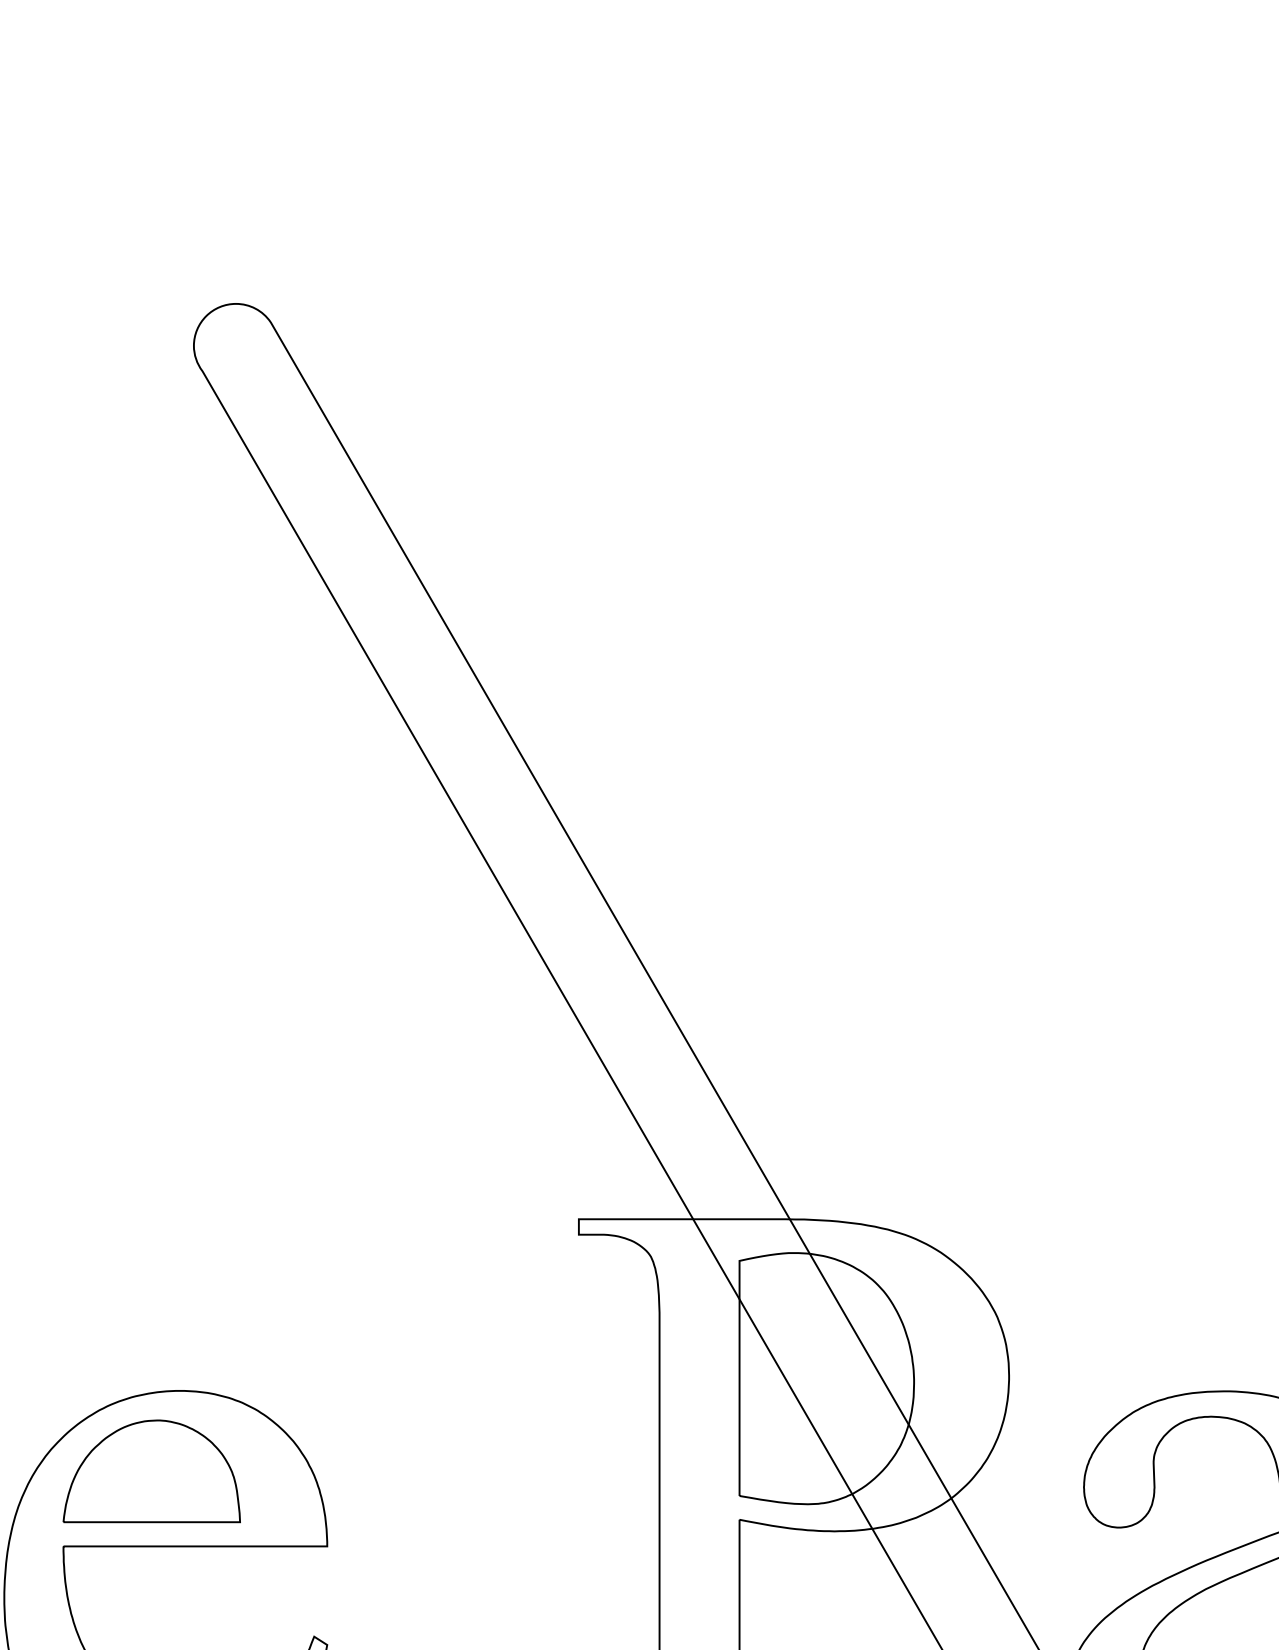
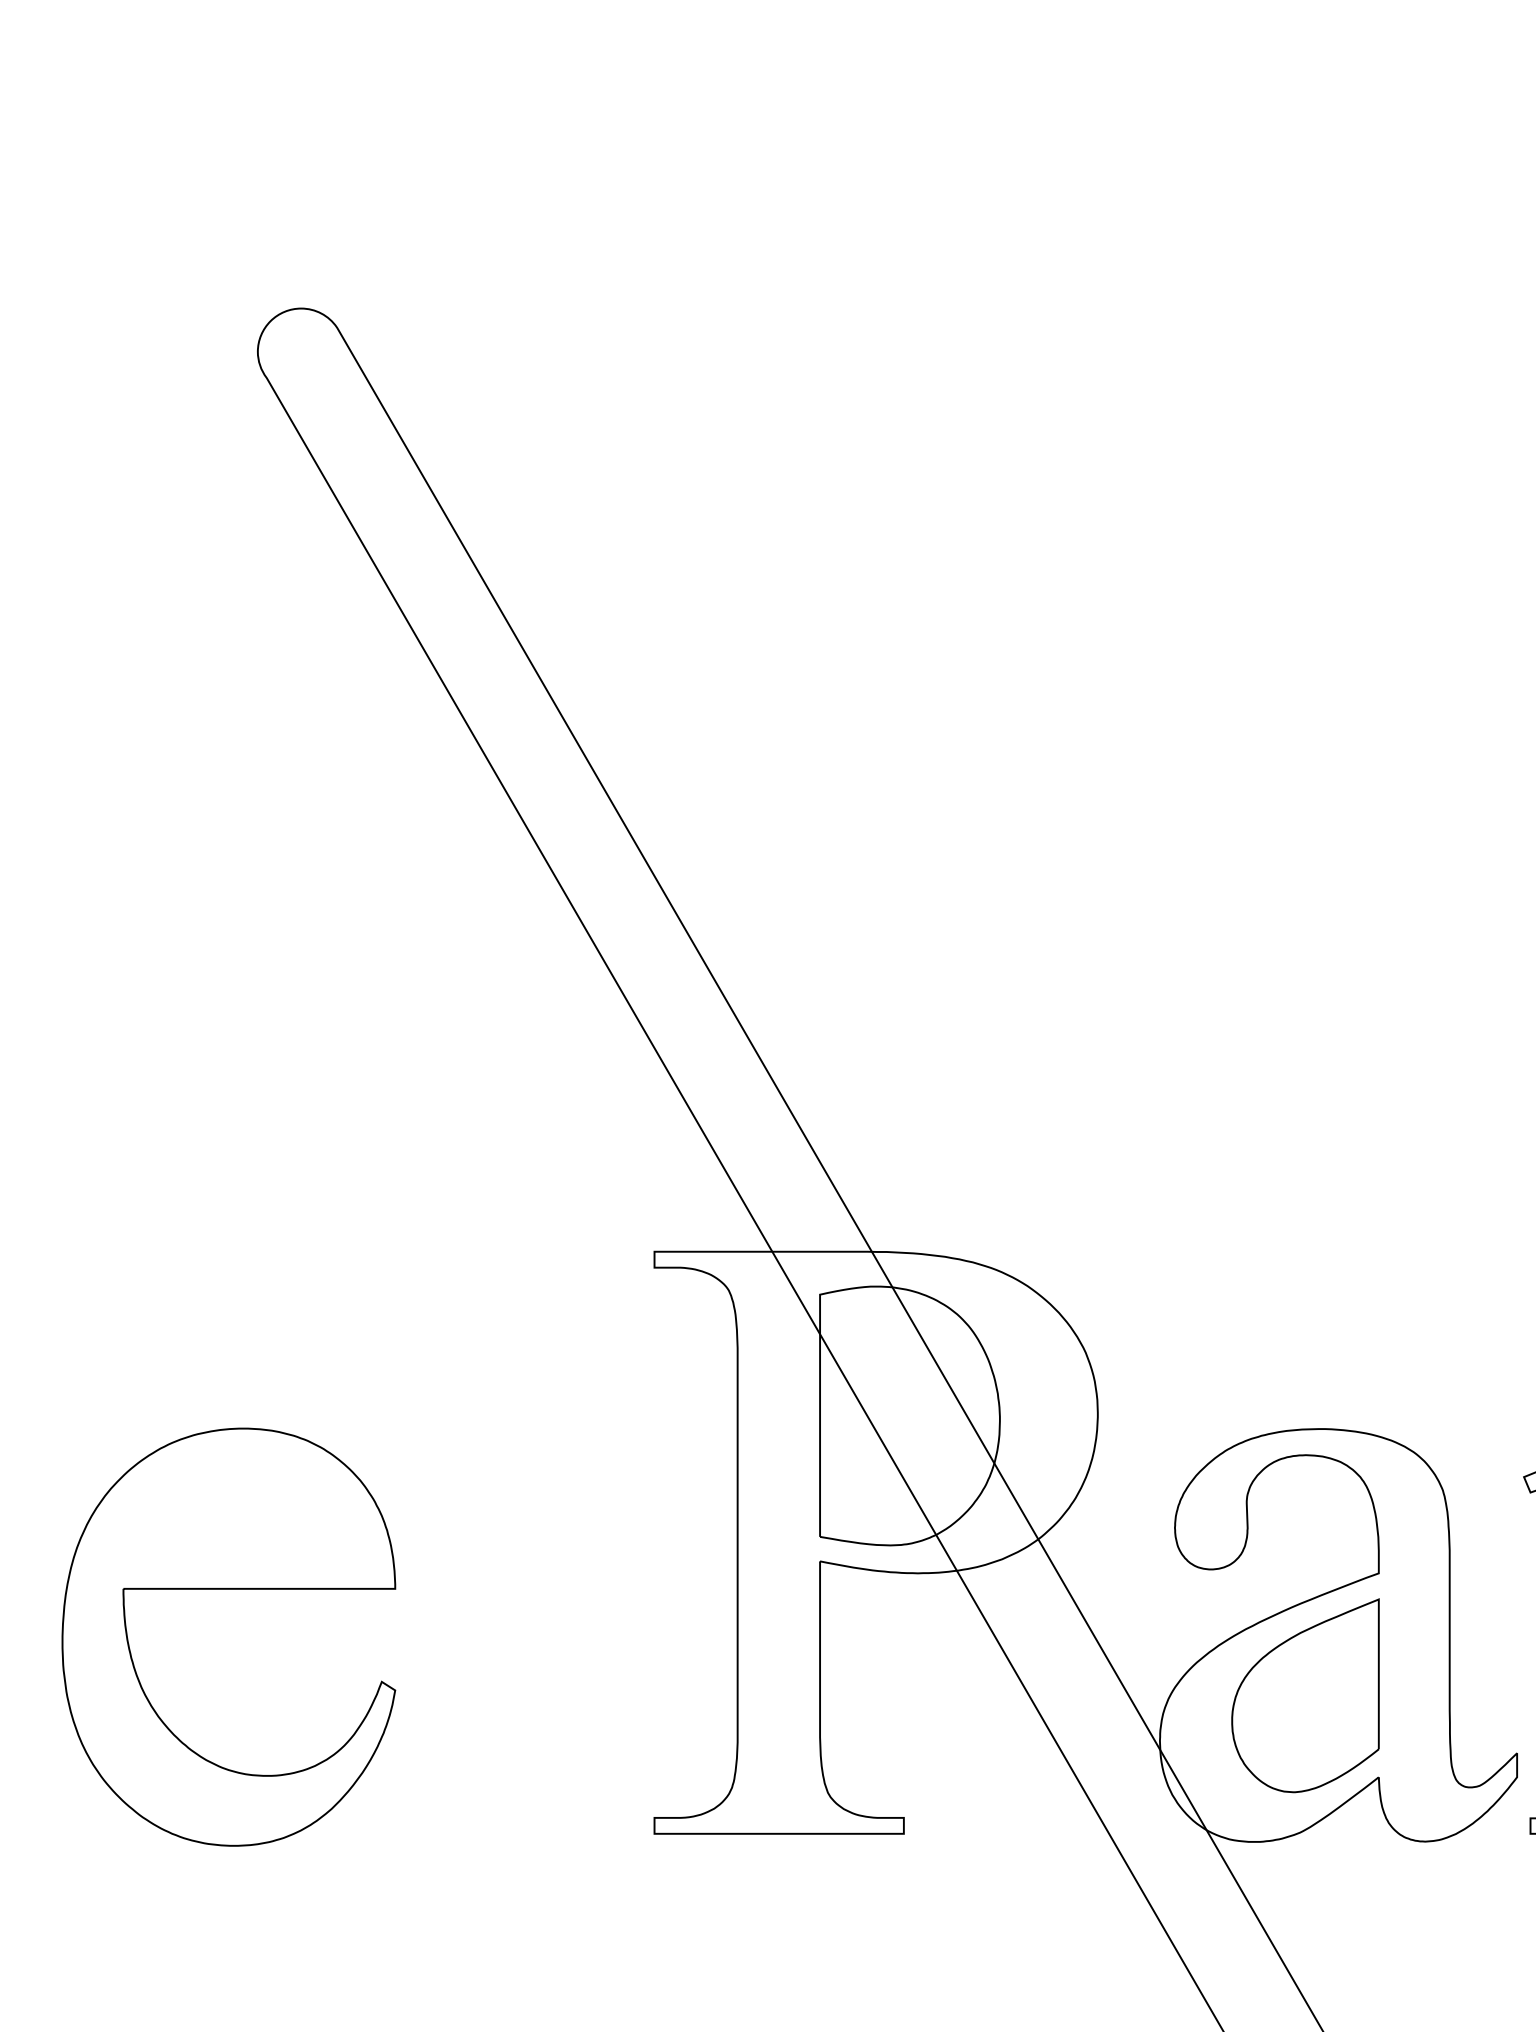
part: (151, 1471) -> (214, 1511), removed

